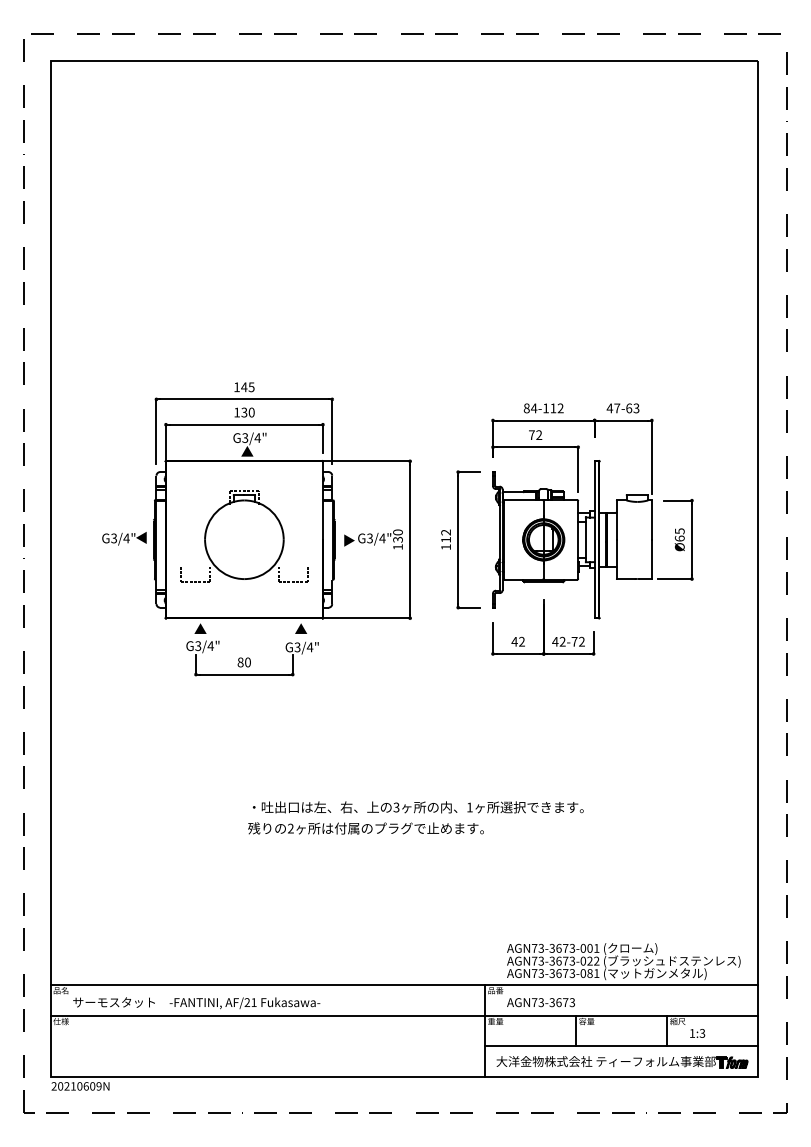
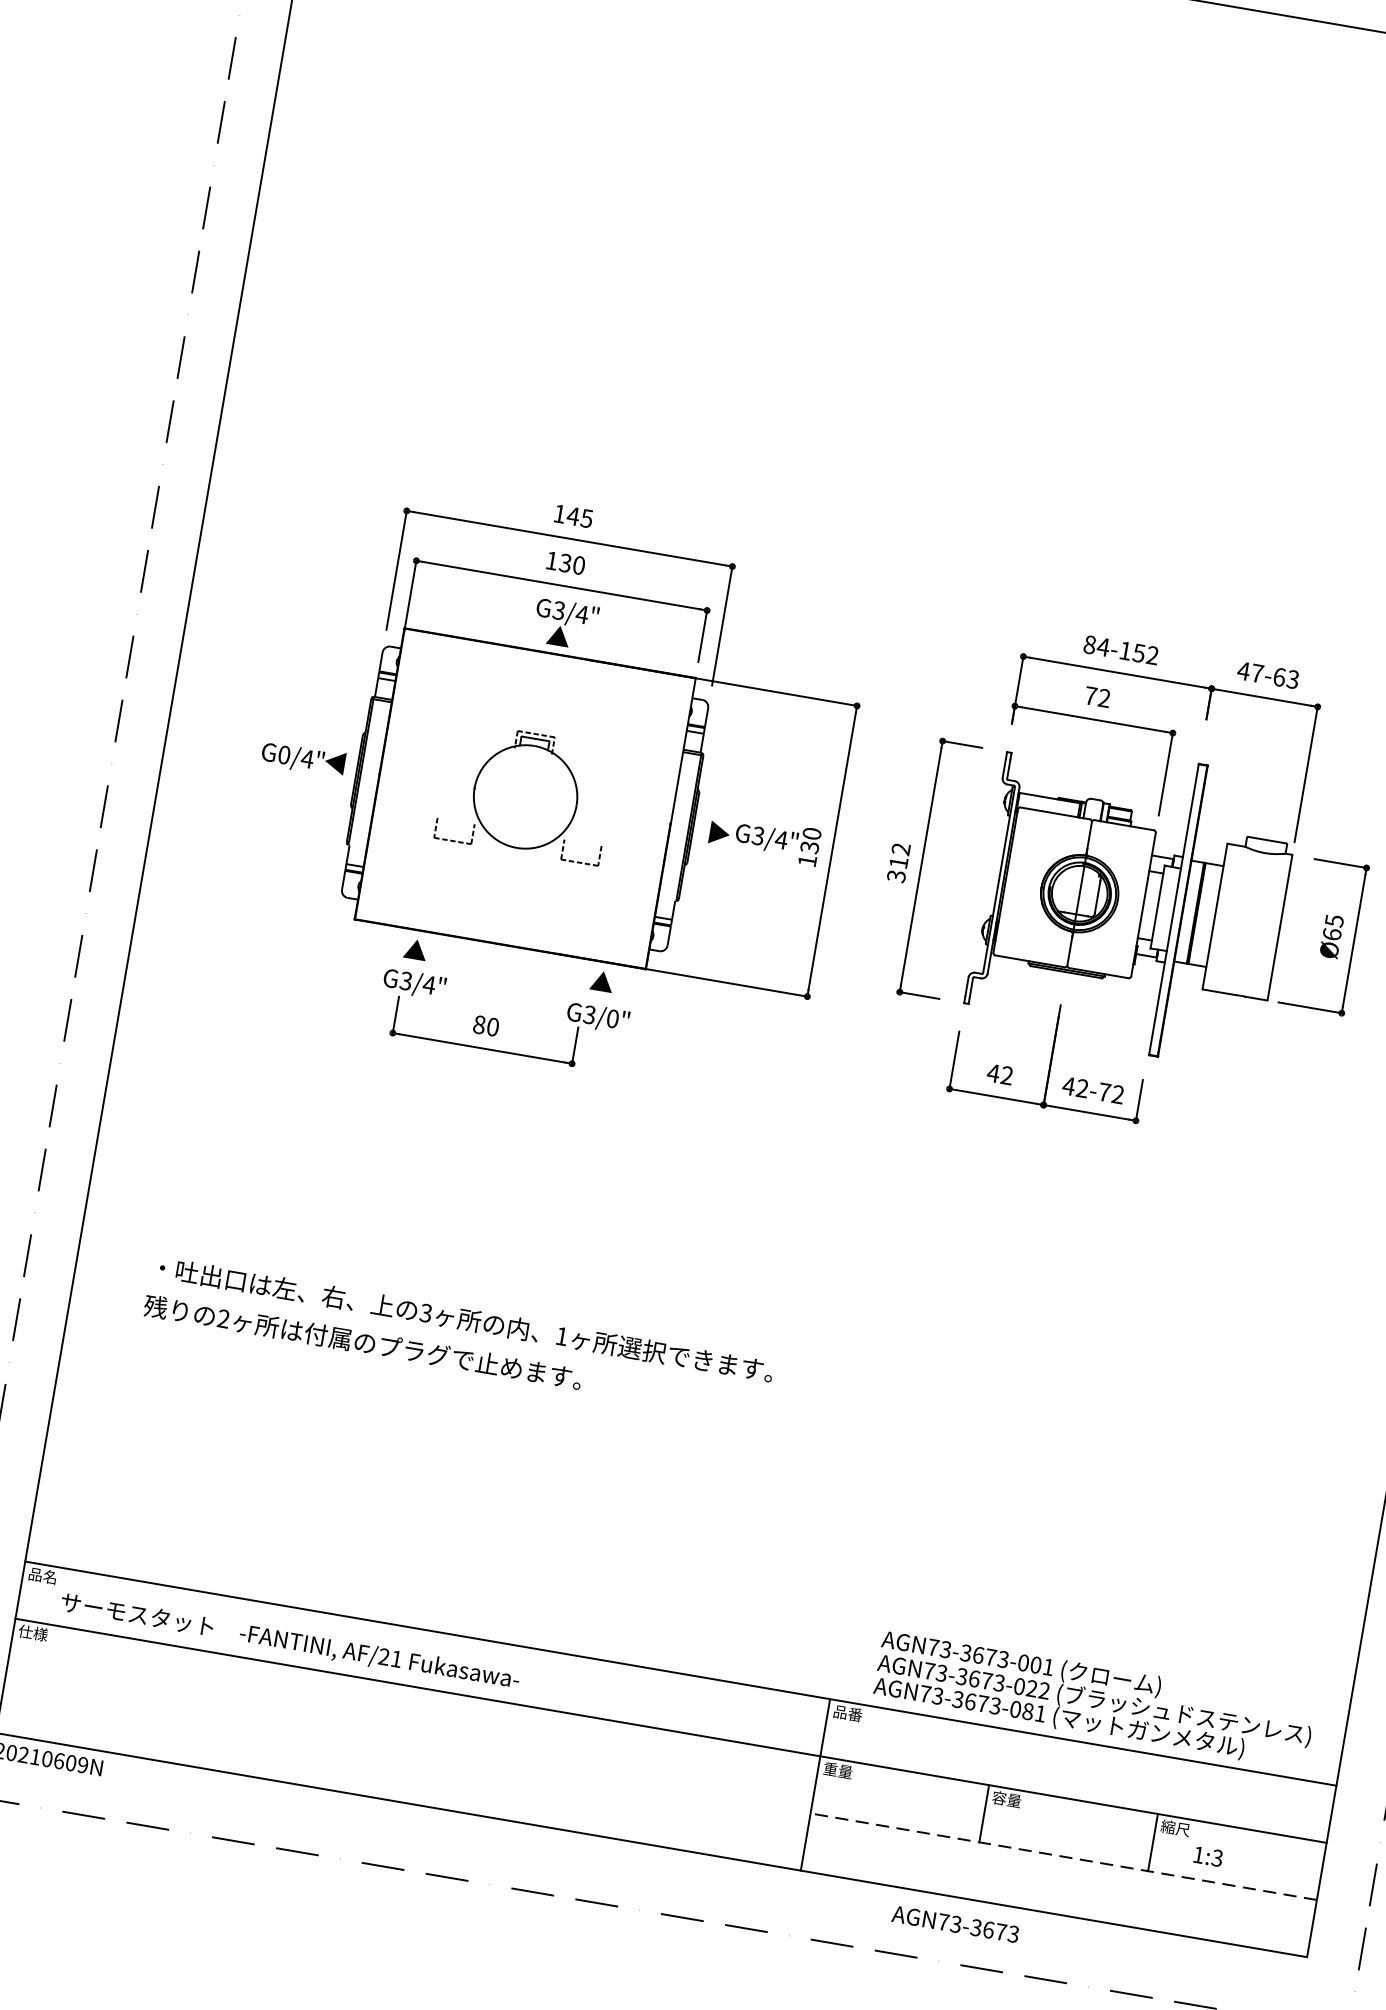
text: (553, 408) -> (1139, 653), 84-112 -> 84-152
part: (244, 536) -> (526, 792), size x0.7
text: (114, 538) -> (285, 755), G3/4" -> G0/4"
text: (446, 547) -> (897, 877), 112 -> 312
text: (309, 647) -> (611, 1018), G3/4" -> G3/0"
text: (415, 817) -> (458, 1337), moved
text: (540, 1002) -> (954, 1923), moved
line: (621, 1046) -> (1063, 1856), solid -> dashed
part: (622, 1062) -> (1060, 1886), removed

